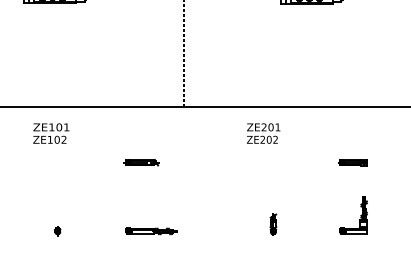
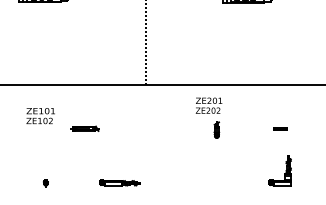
text: (51, 133) -> (40, 115), moved
part: (141, 162) -> (85, 128), moved
part: (352, 162) -> (279, 128), size x0.6
part: (273, 224) -> (216, 130), moved

